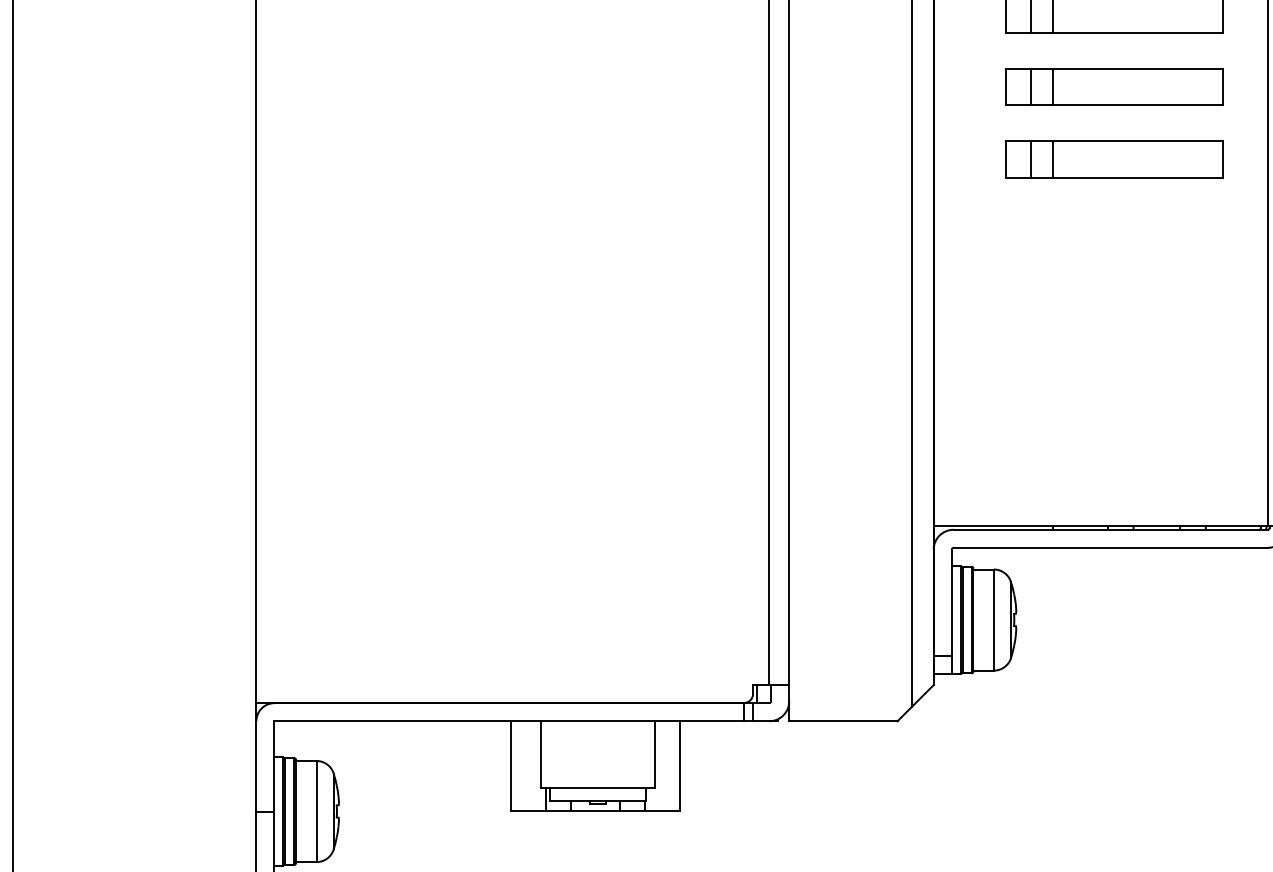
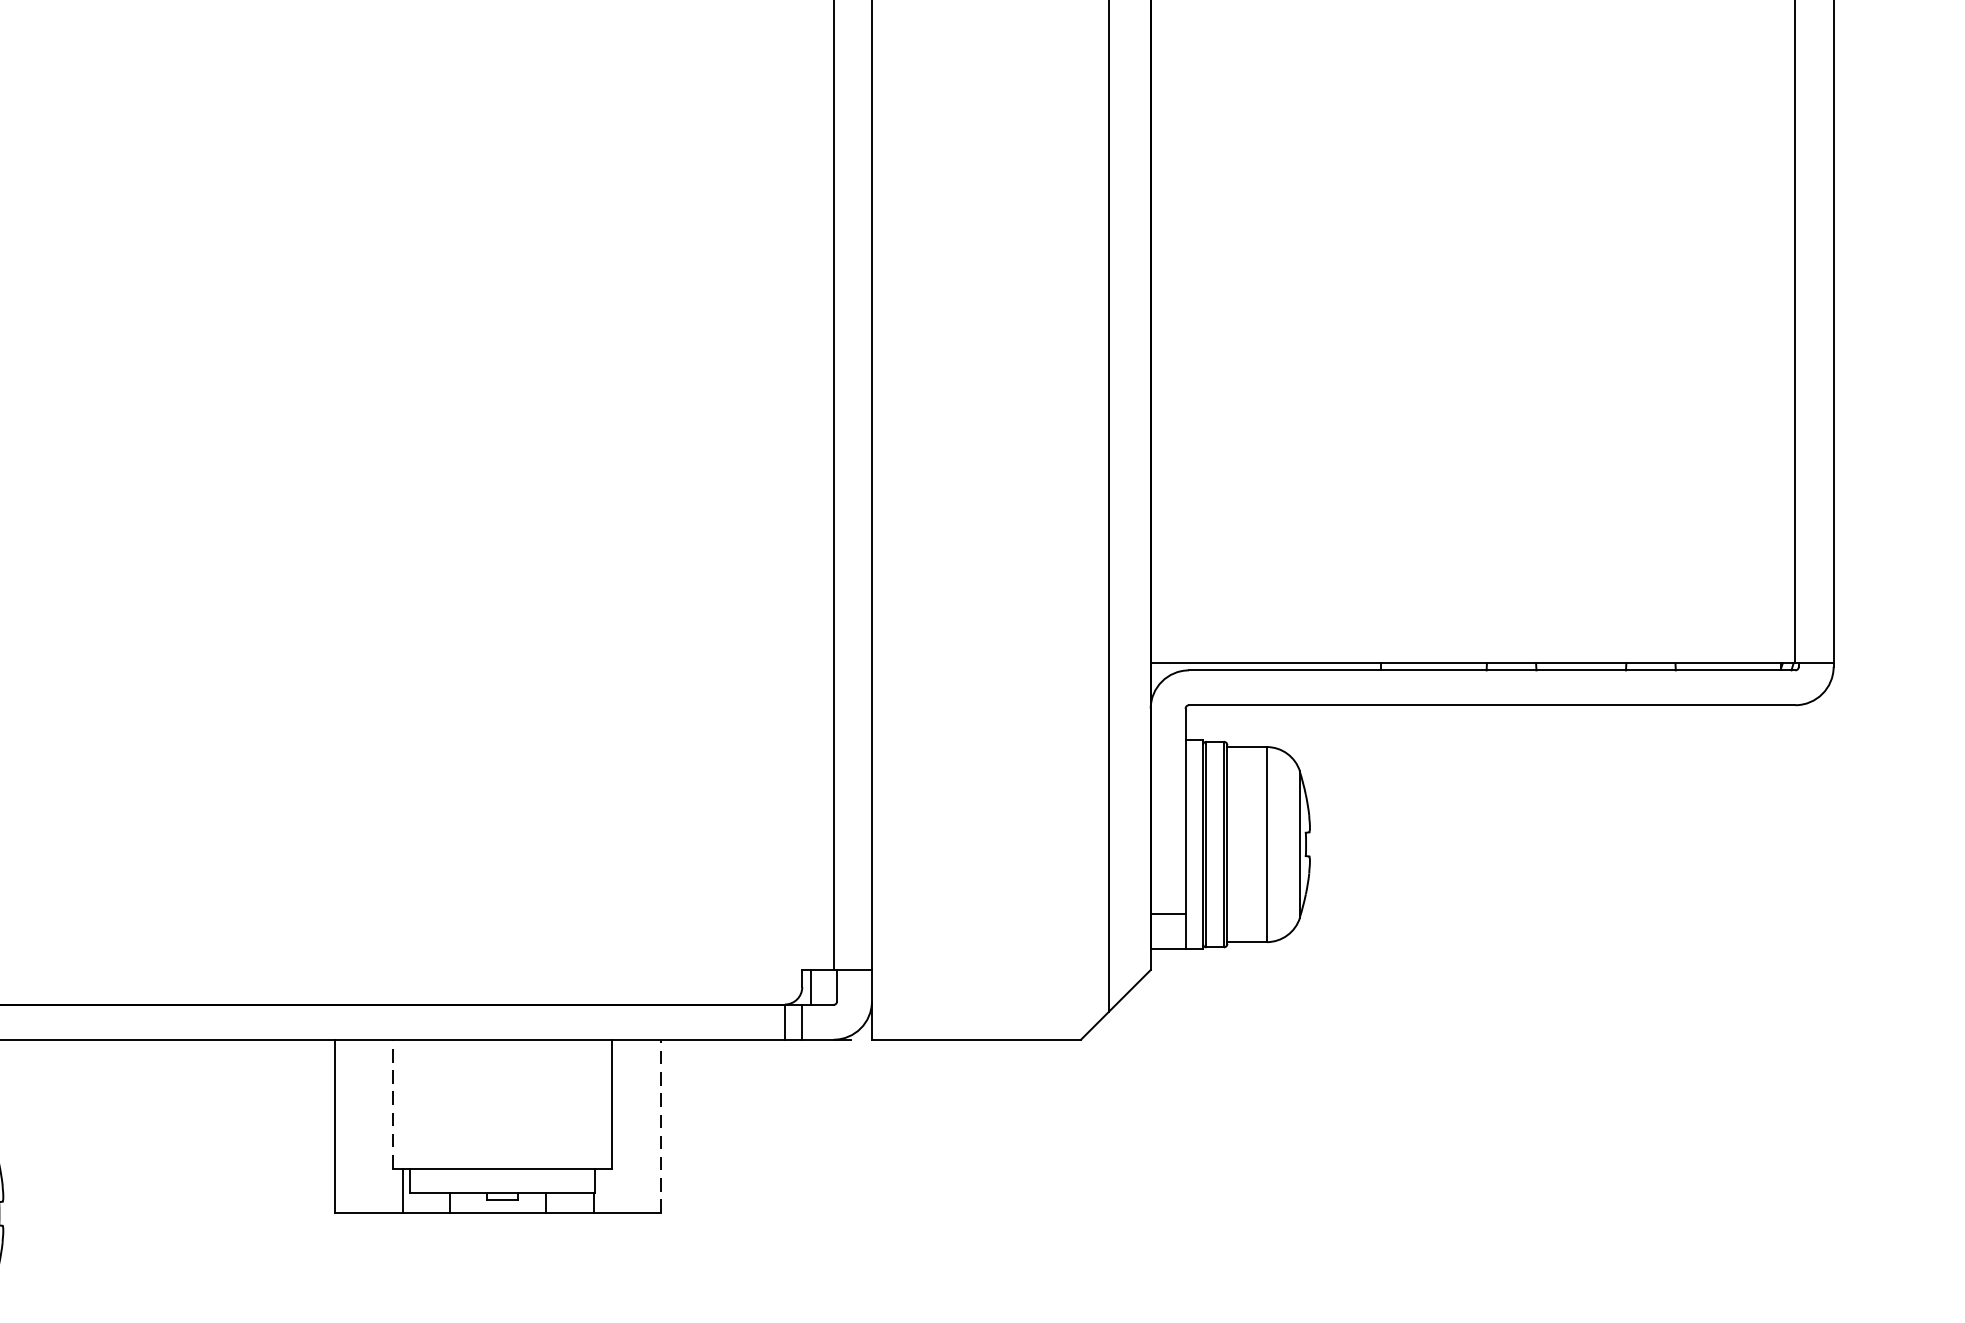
line: (540, 754) -> (392, 1103), solid -> dashed
line: (679, 766) -> (660, 1127), solid -> dashed

